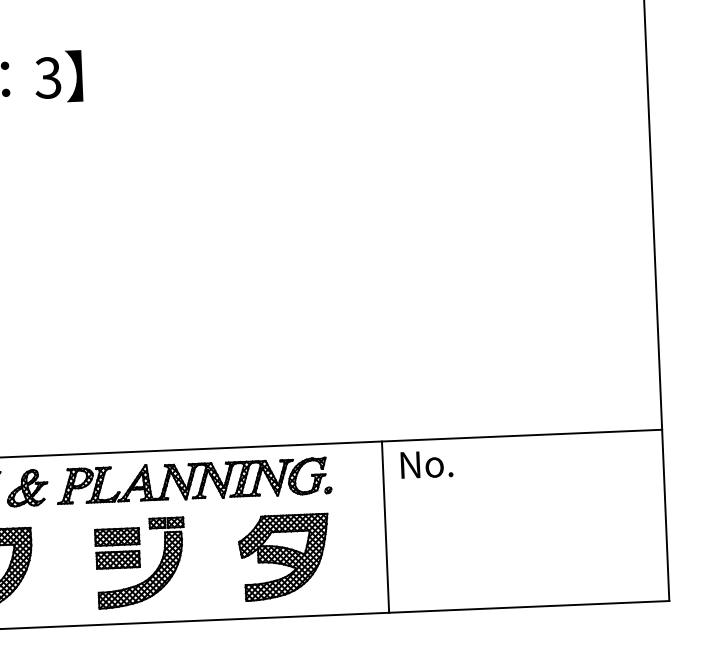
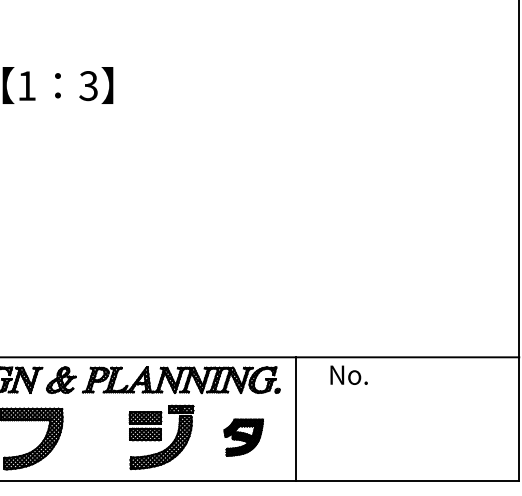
line: (385, 526) -> (295, 418), moved
part: (283, 557) -> (243, 437), size x0.6
part: (140, 563) -> (161, 437), moved

